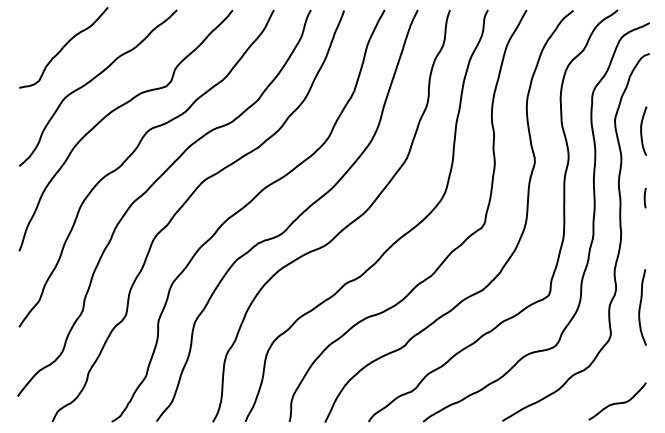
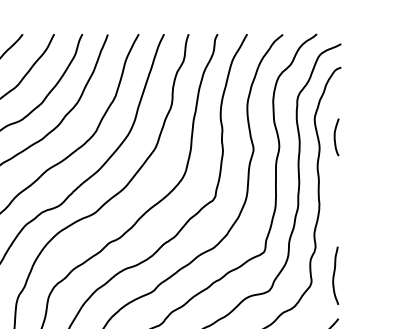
curve: (641, 130) -> (334, 136), moved
line: (644, 198) -> (337, 178), removed
curve: (640, 307) -> (334, 275), moved

